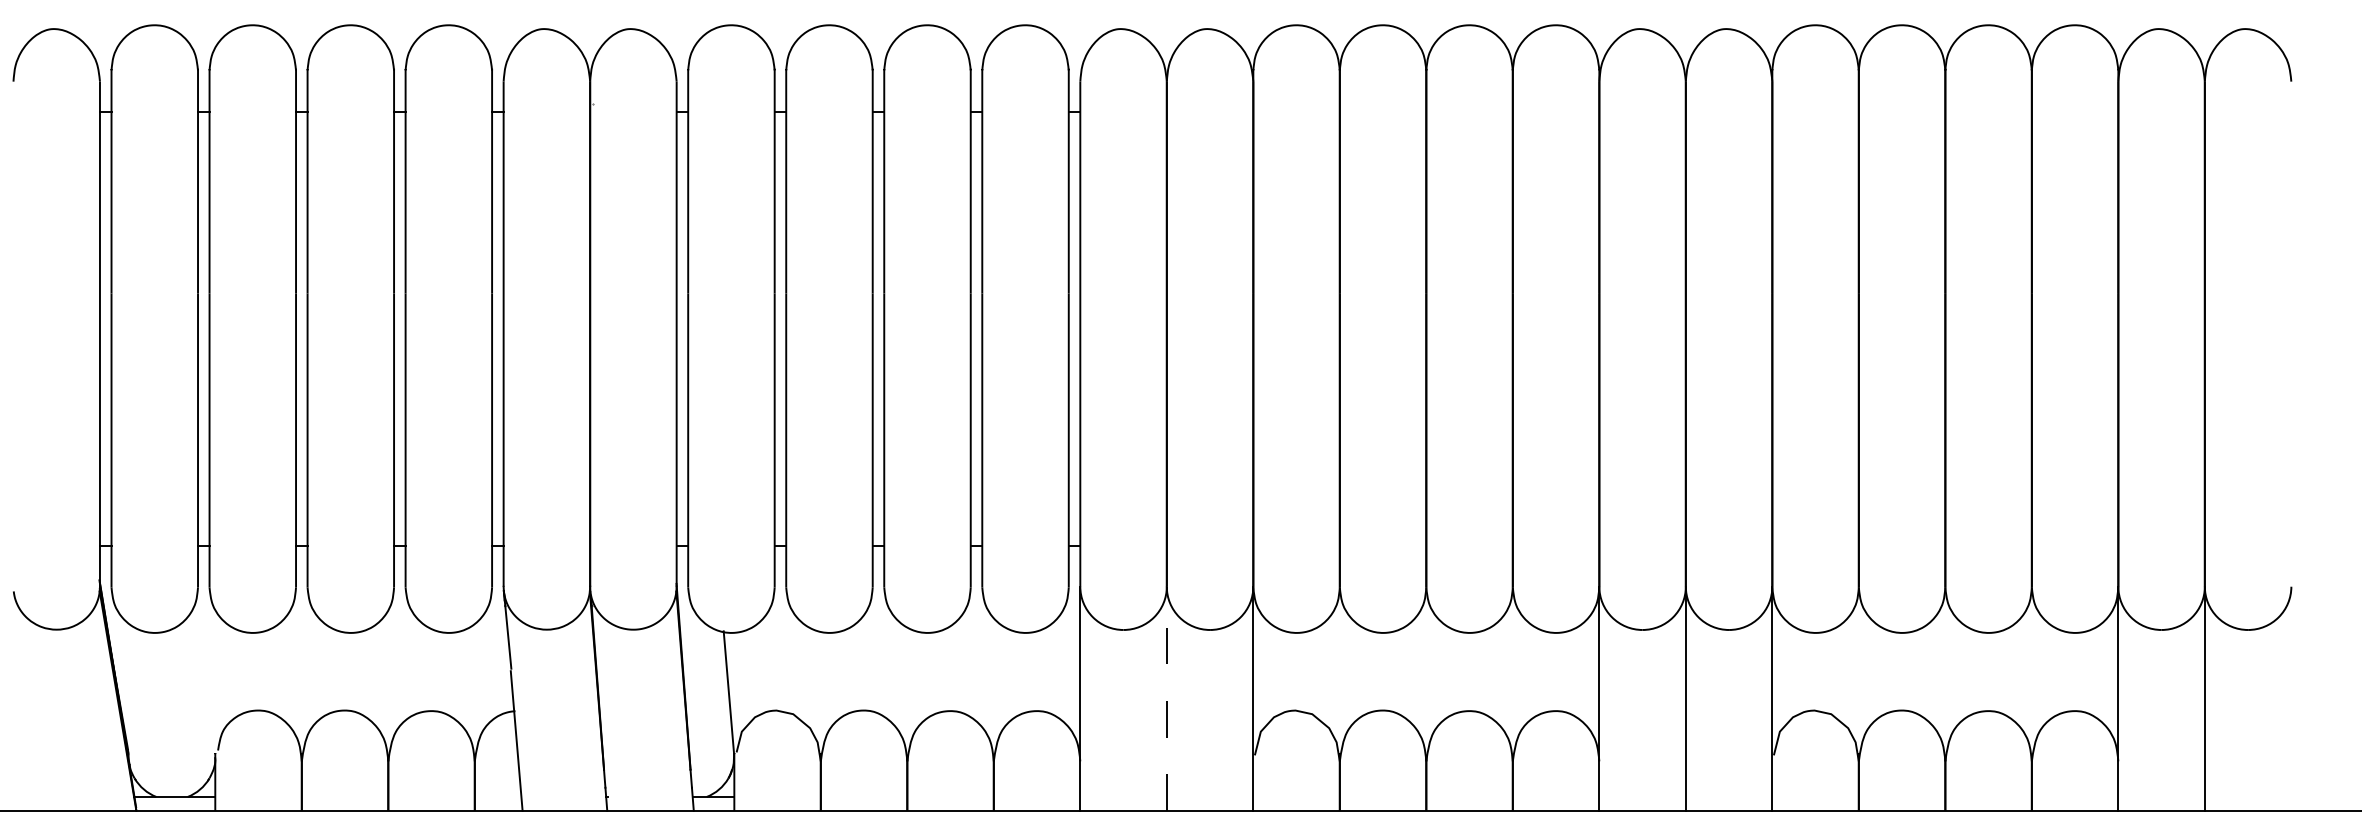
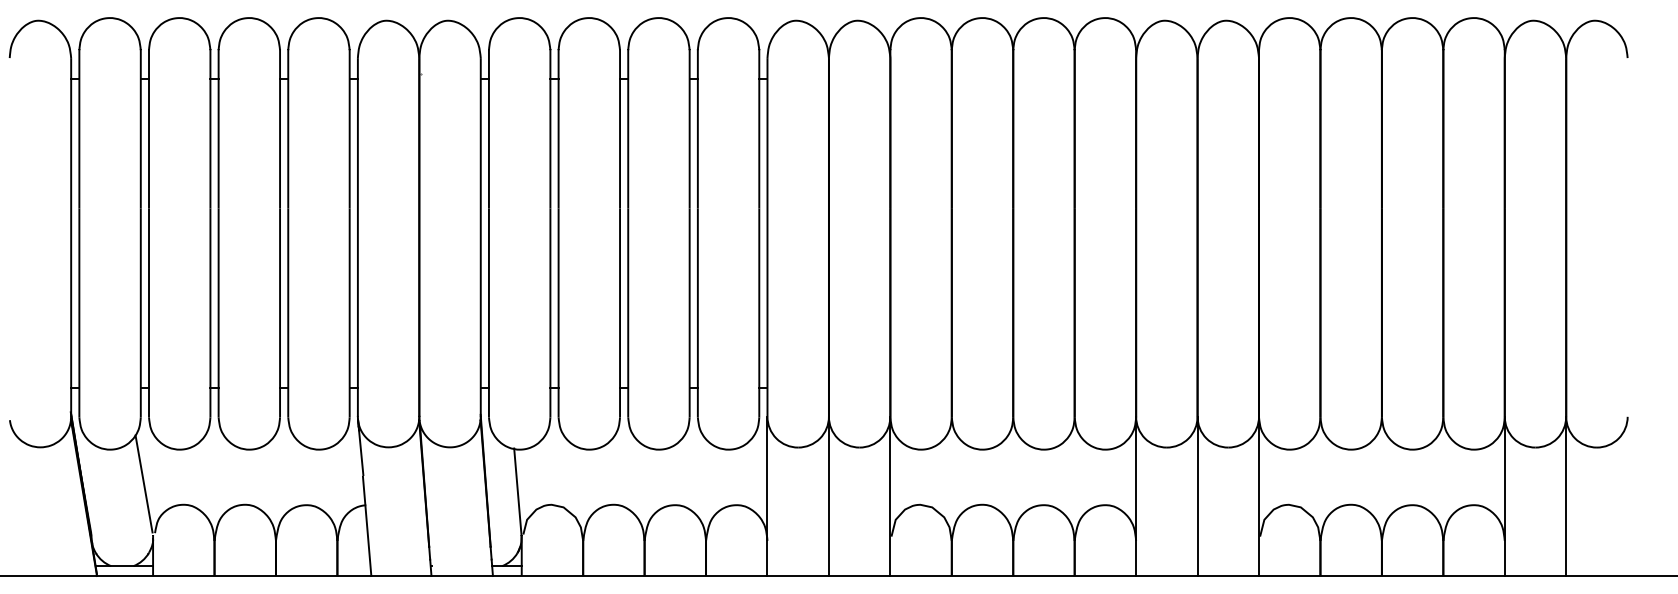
line: (201, 680) -> (143, 483), added
line: (1166, 698) -> (828, 496), dashed -> solid

